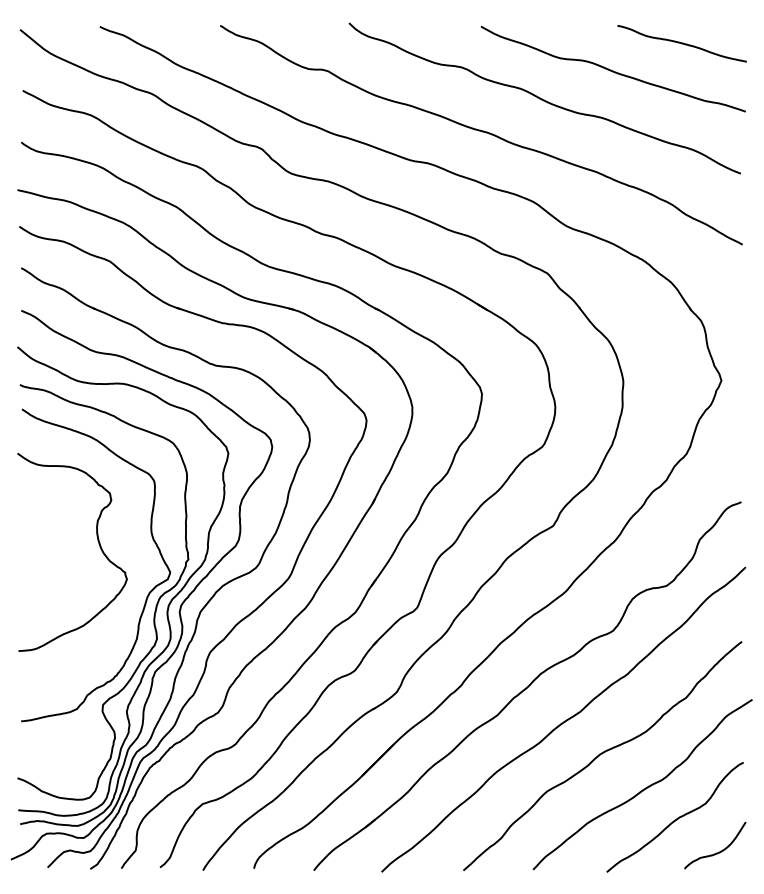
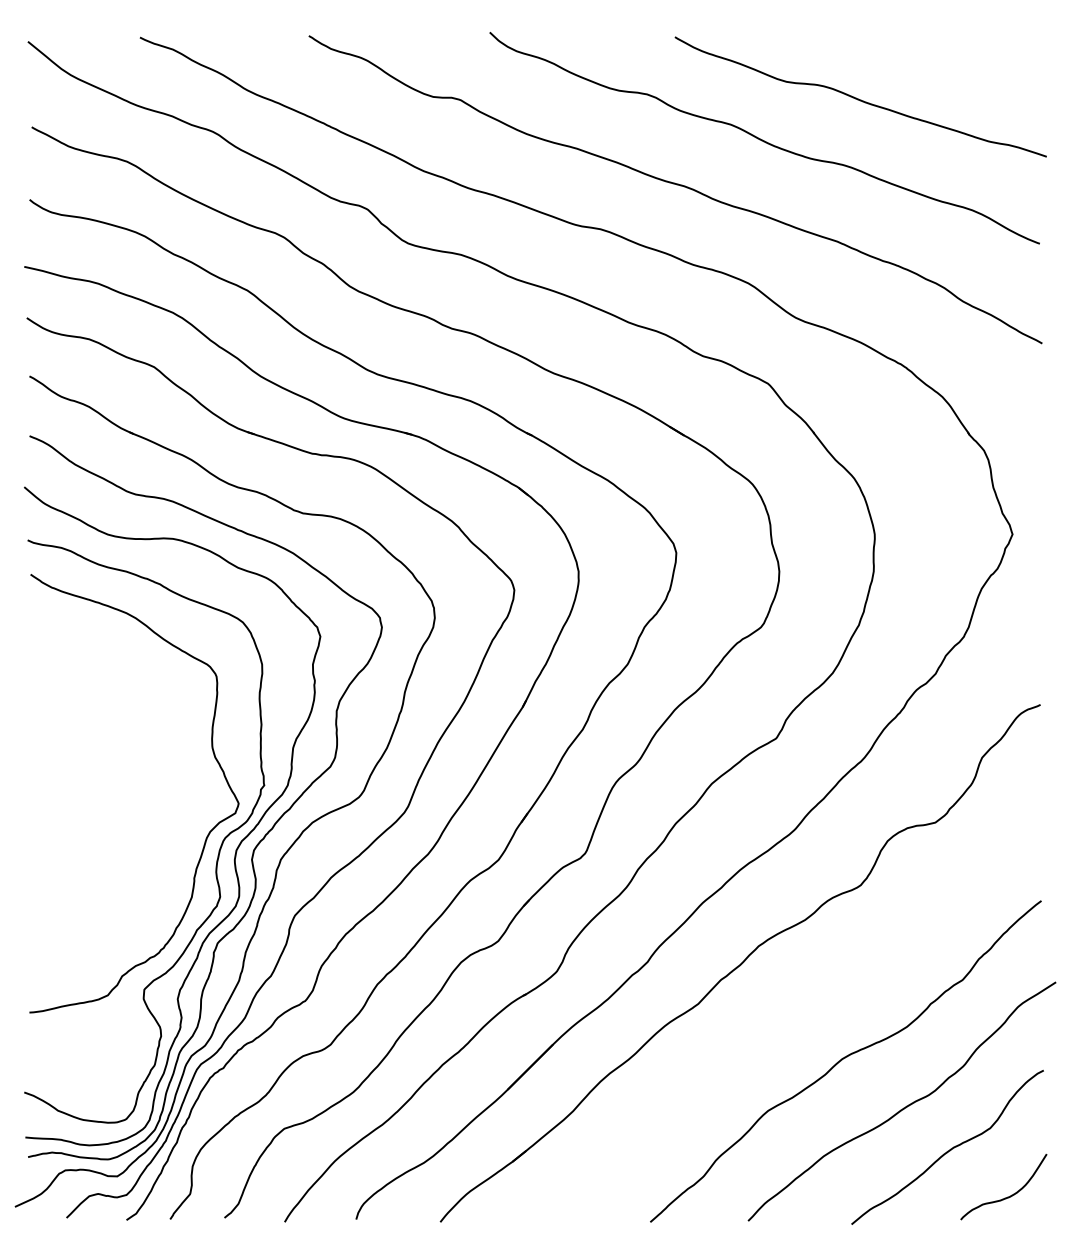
curve: (682, 43) -> (957, 61), removed
curve: (99, 546) -> (139, 767), removed
curve: (565, 720) -> (793, 1011), removed

